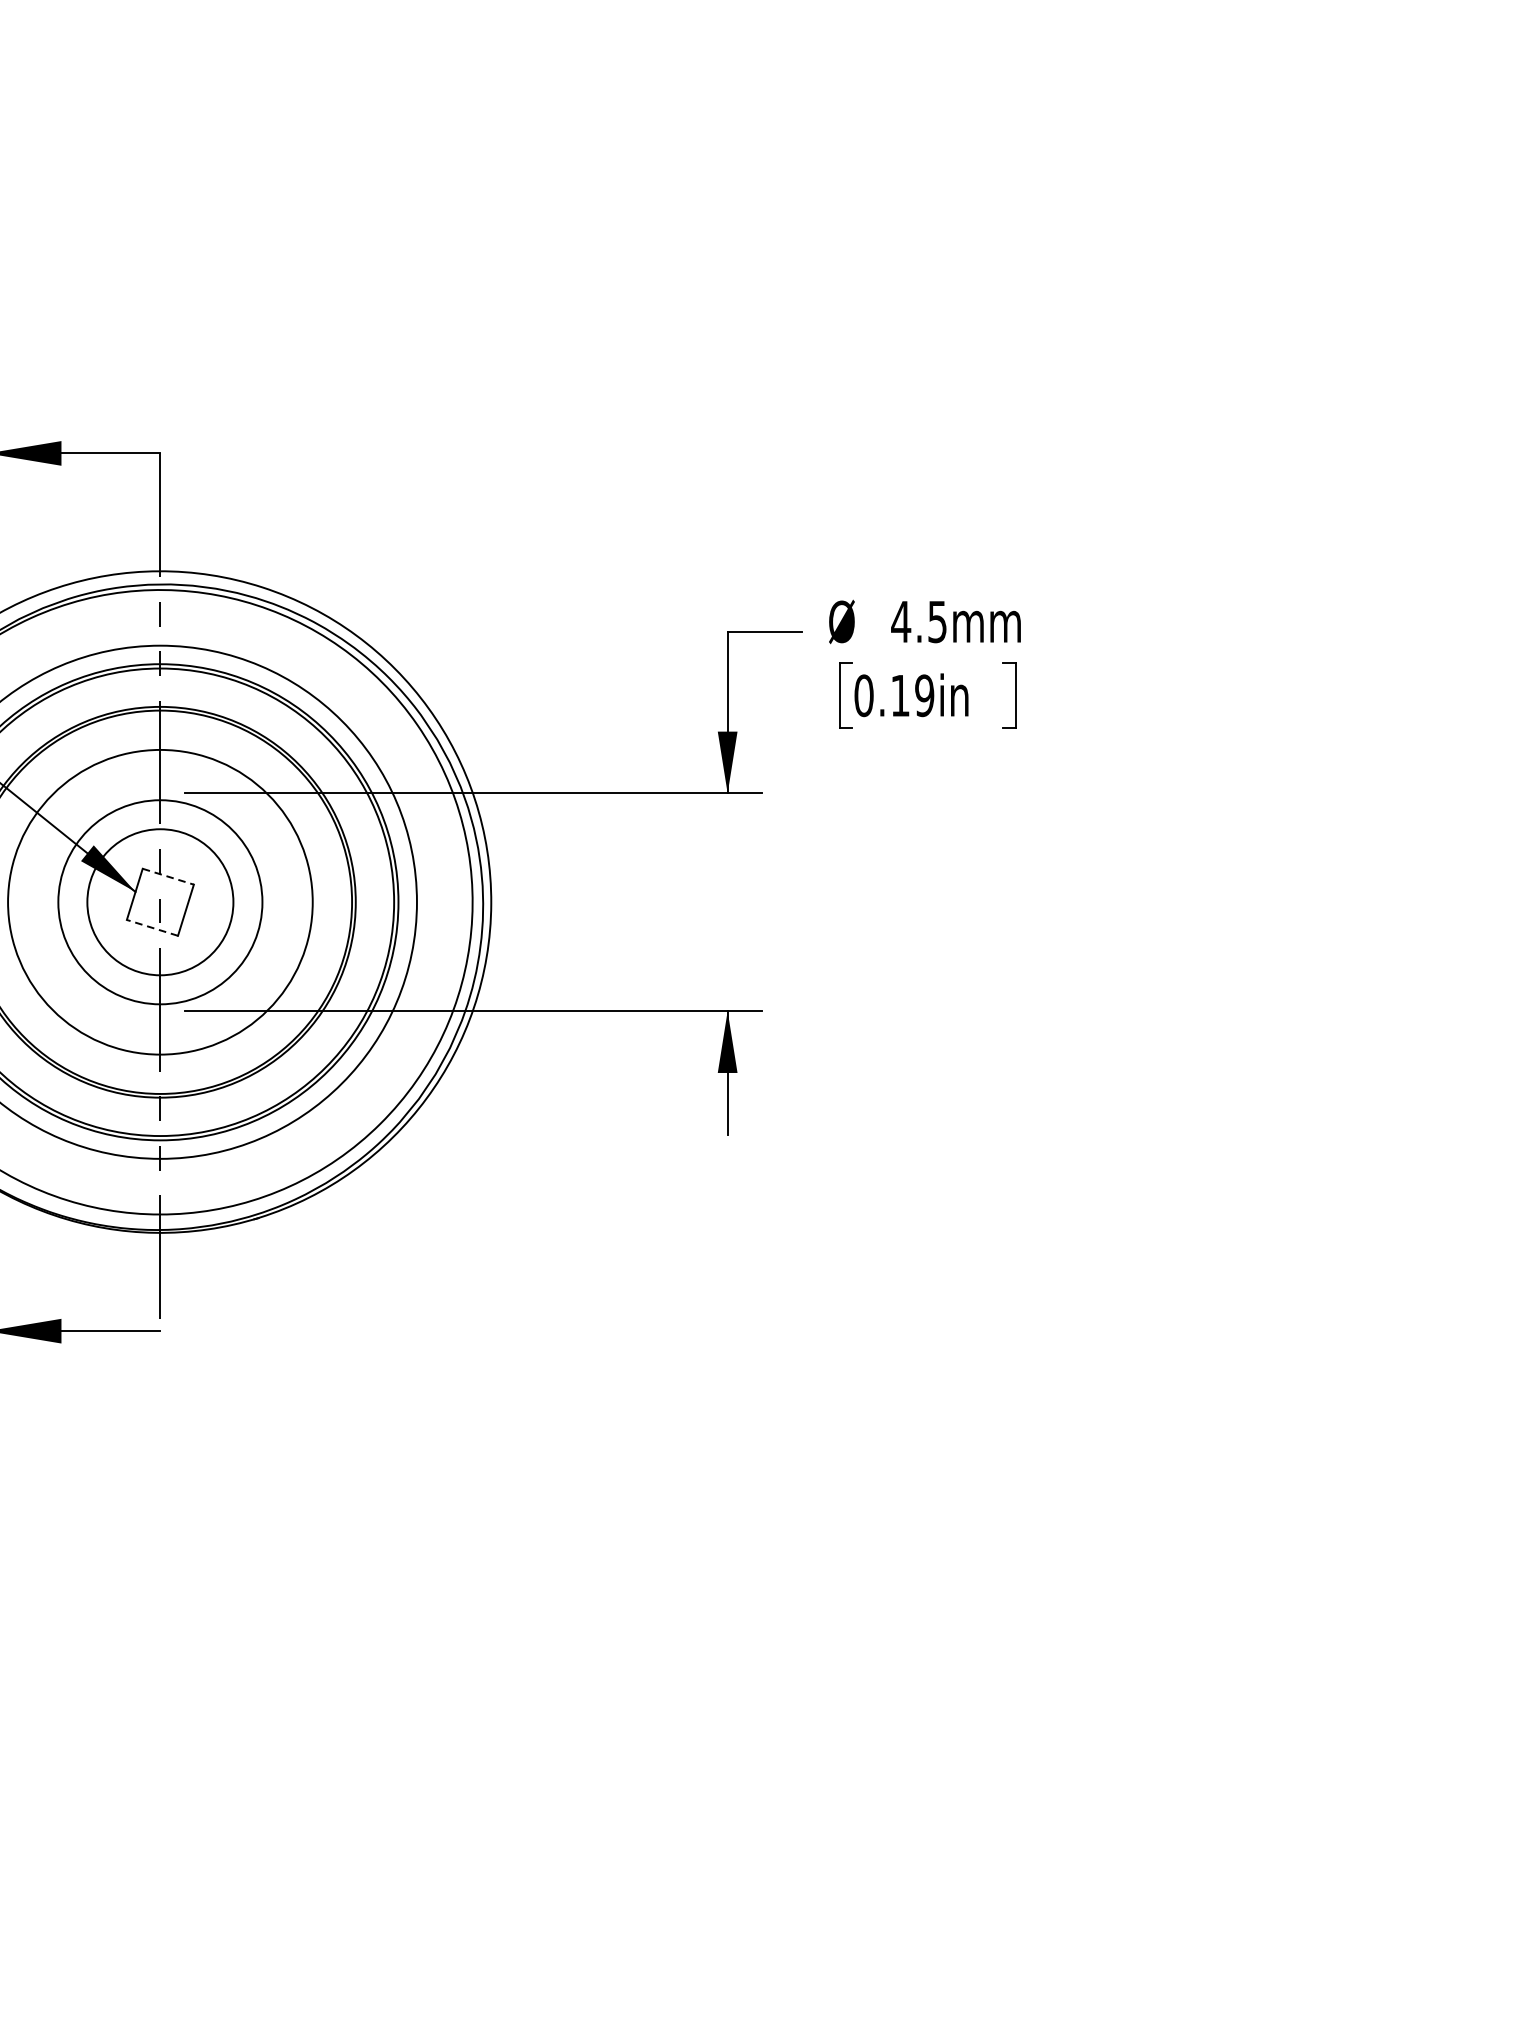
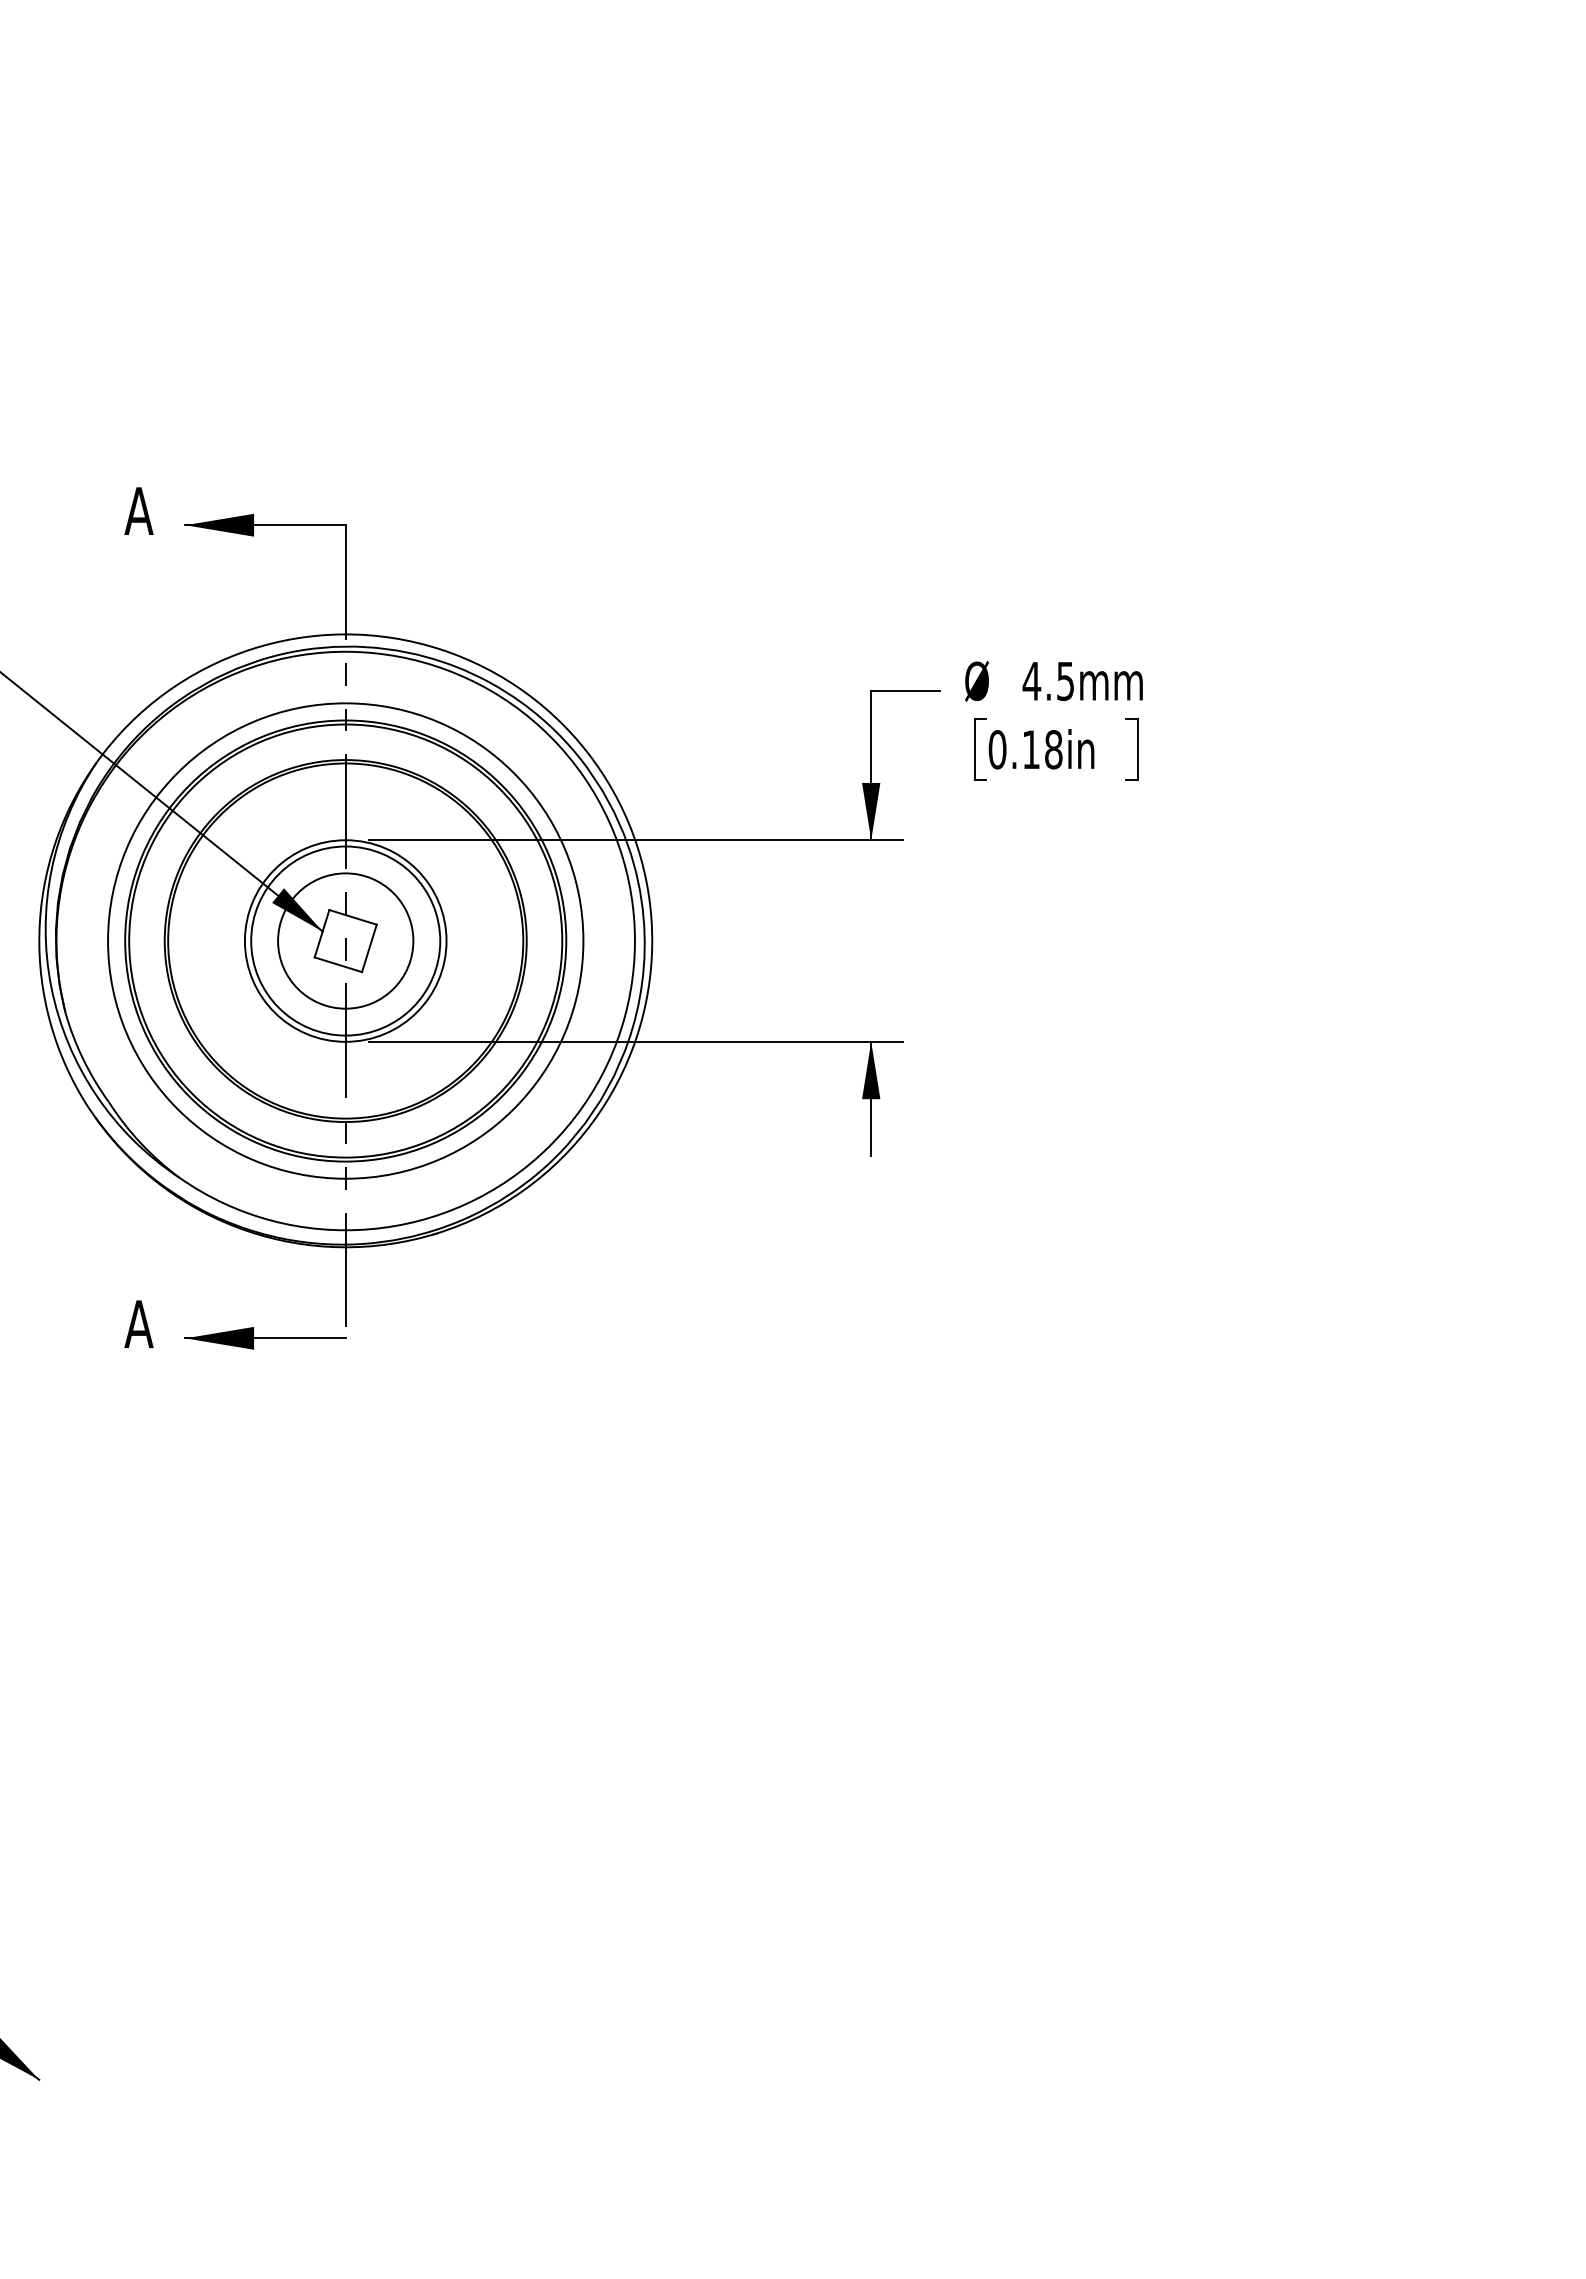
text: (924, 695) -> (1053, 749), 0.19in -> 0.18in
line: (168, 876) -> (353, 917), dashed -> solid
circle: (160, 901) -> (345, 940), size x0.71
line: (152, 927) -> (338, 964), dashed -> solid

